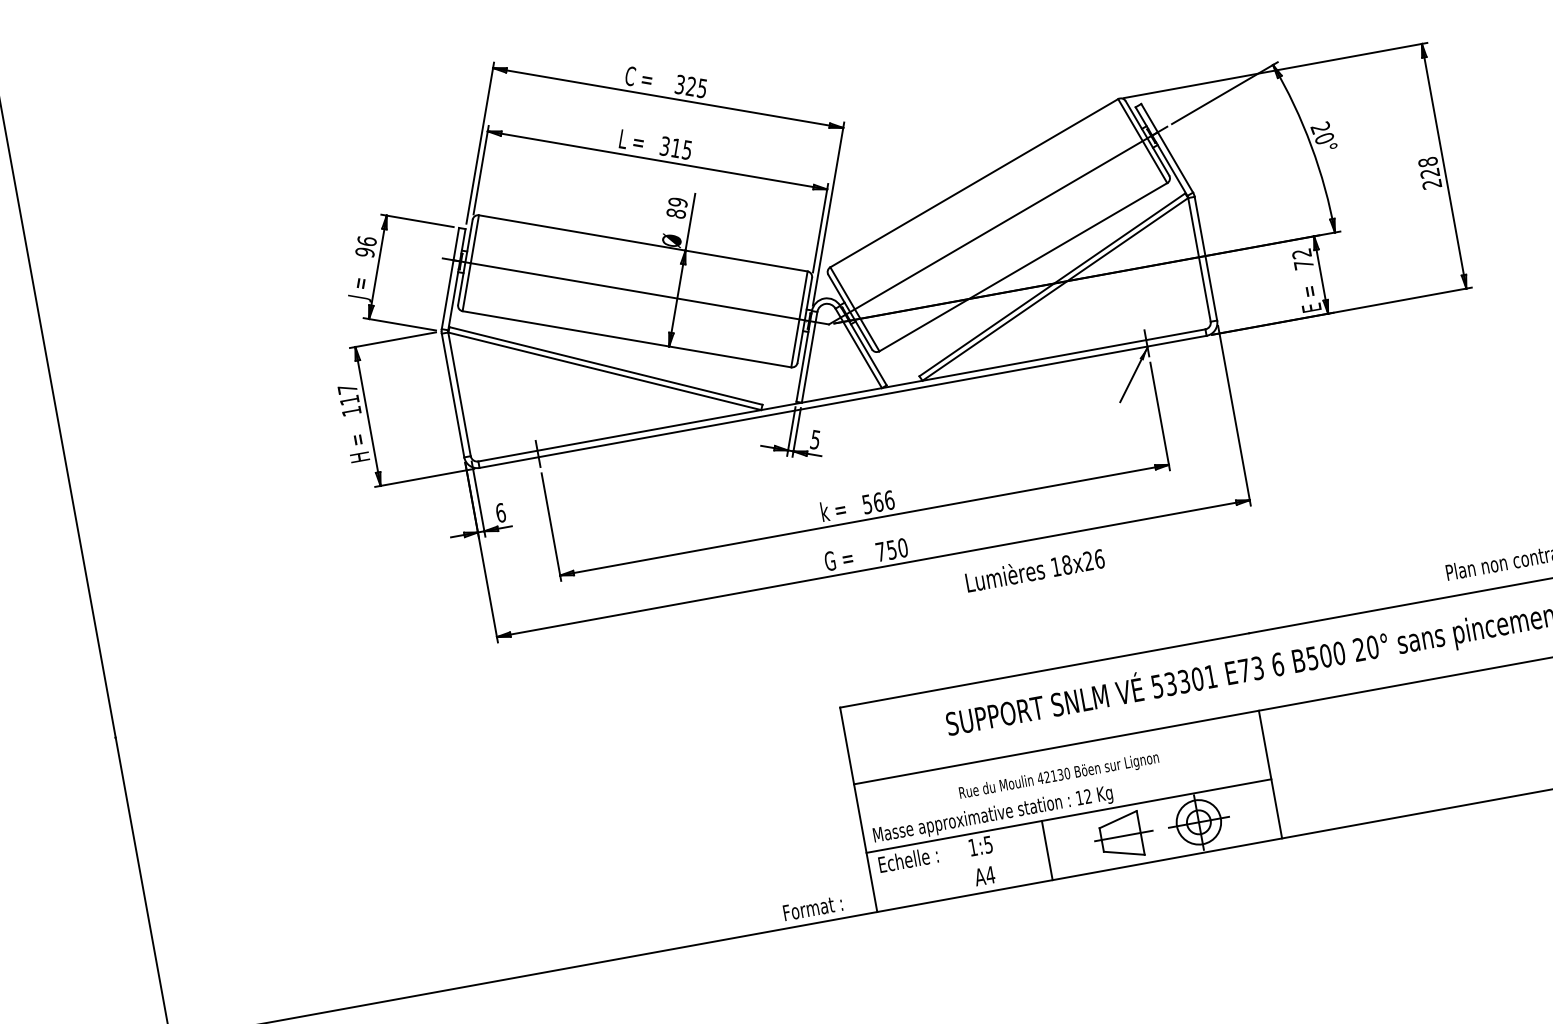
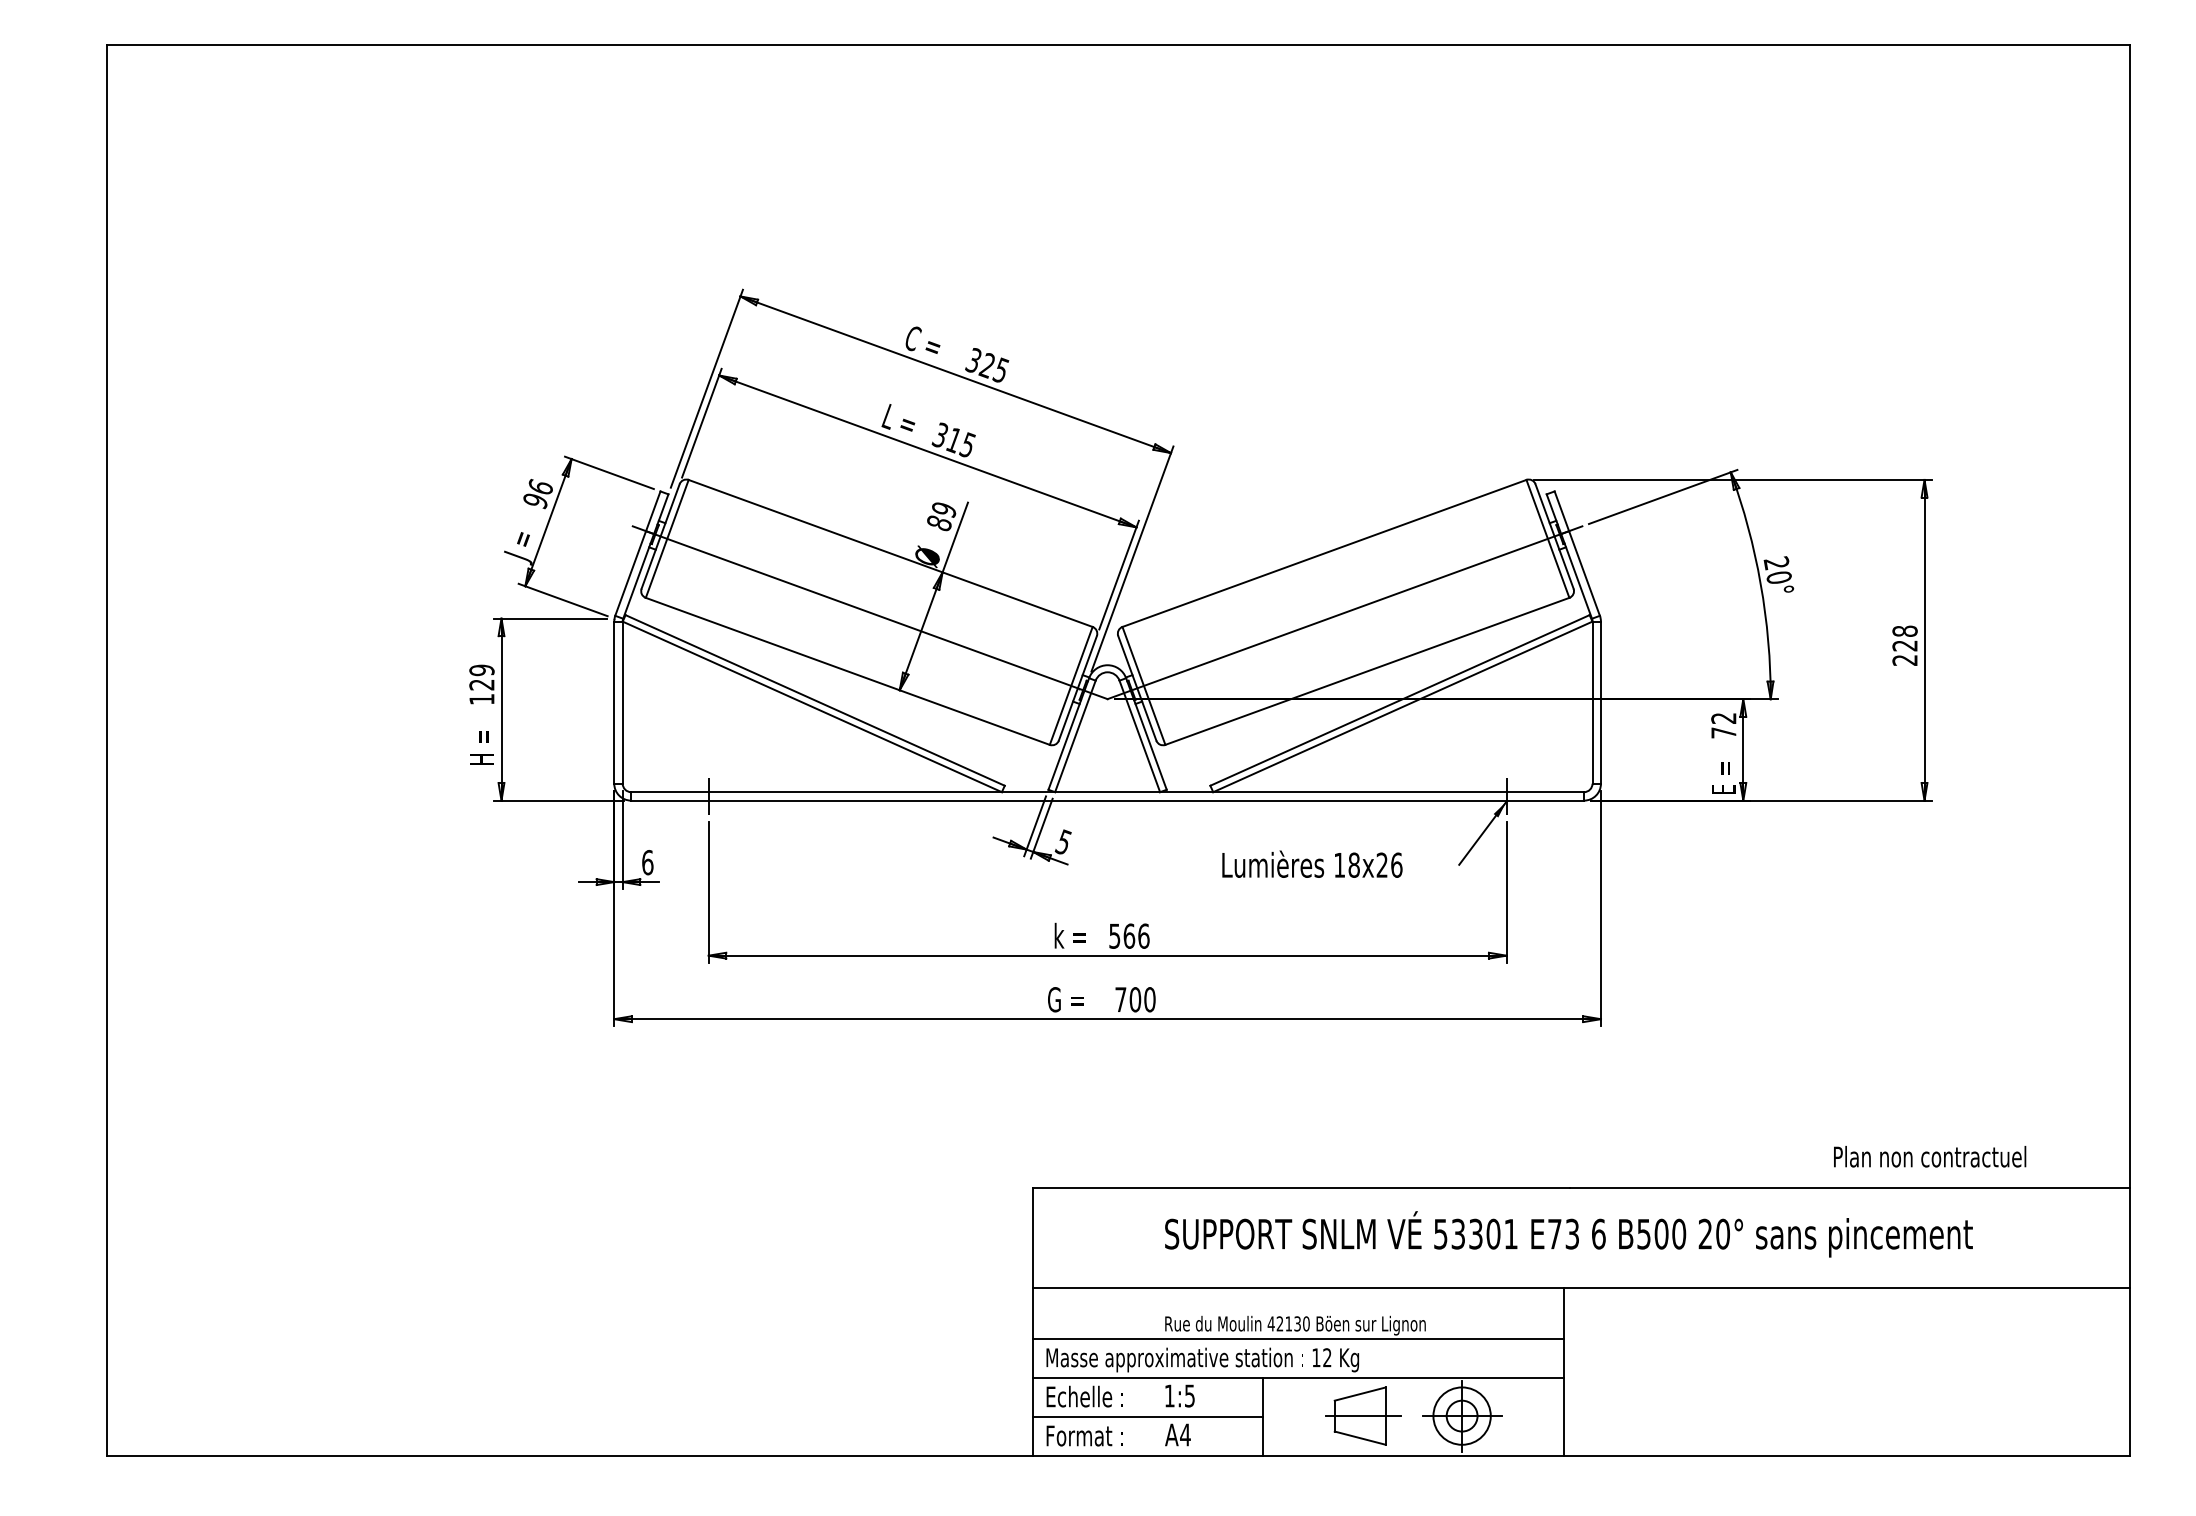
text: (348, 394) -> (481, 677), 117 -> 129
text: (891, 549) -> (1135, 999), 750 -> 700
text: (1035, 569) -> (1312, 863), moved
line: (1063, 786) -> (1298, 1339), added
line: (959, 866) -> (1148, 1416), added
text: (812, 907) -> (1084, 1435), moved

